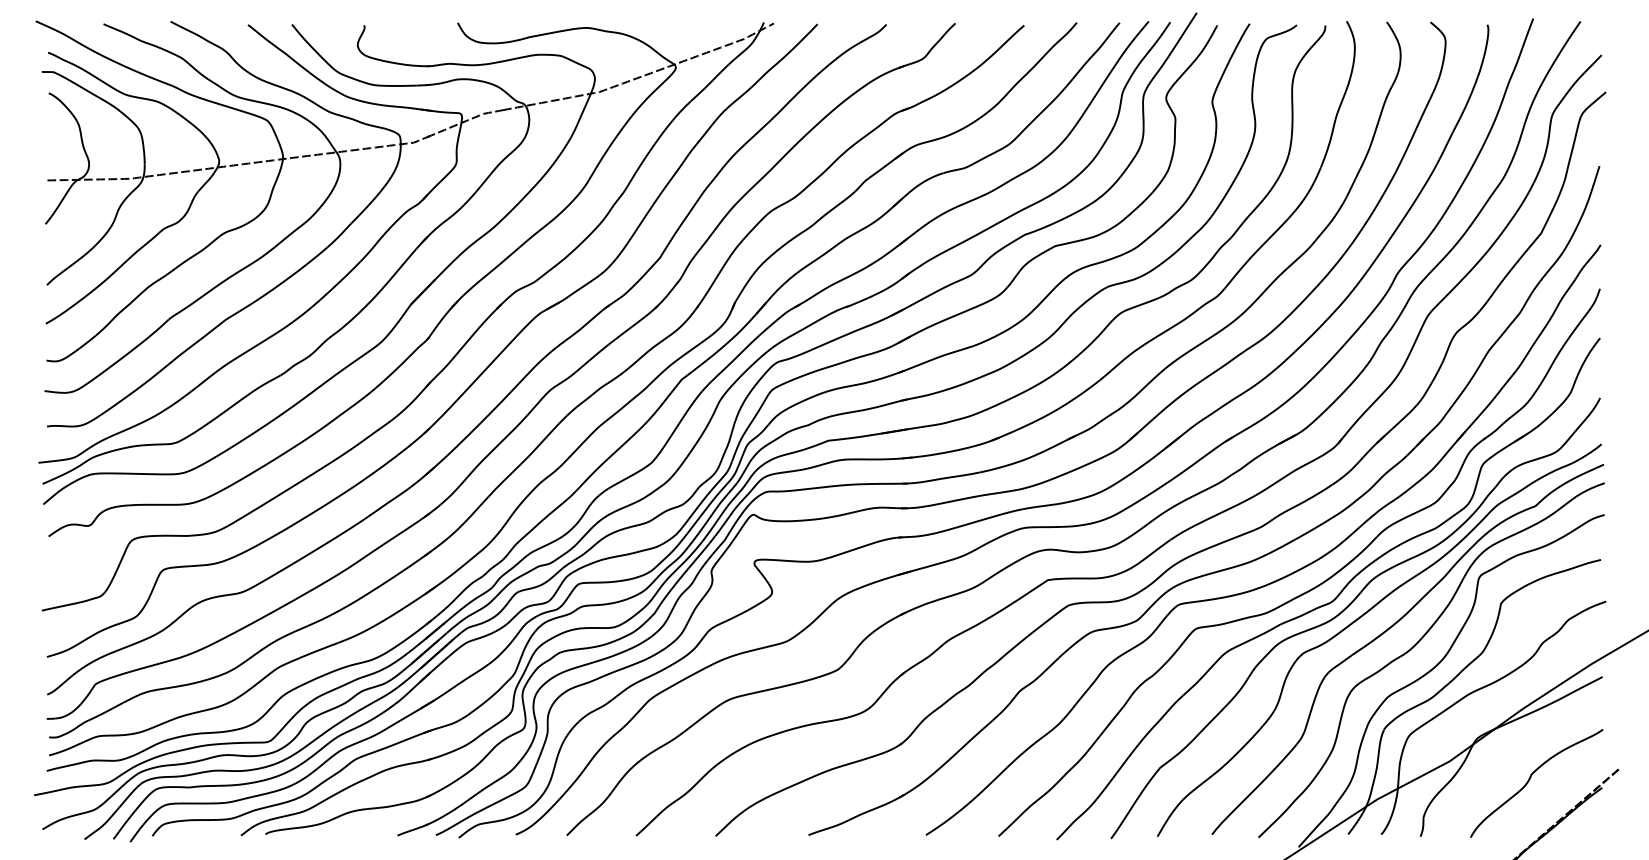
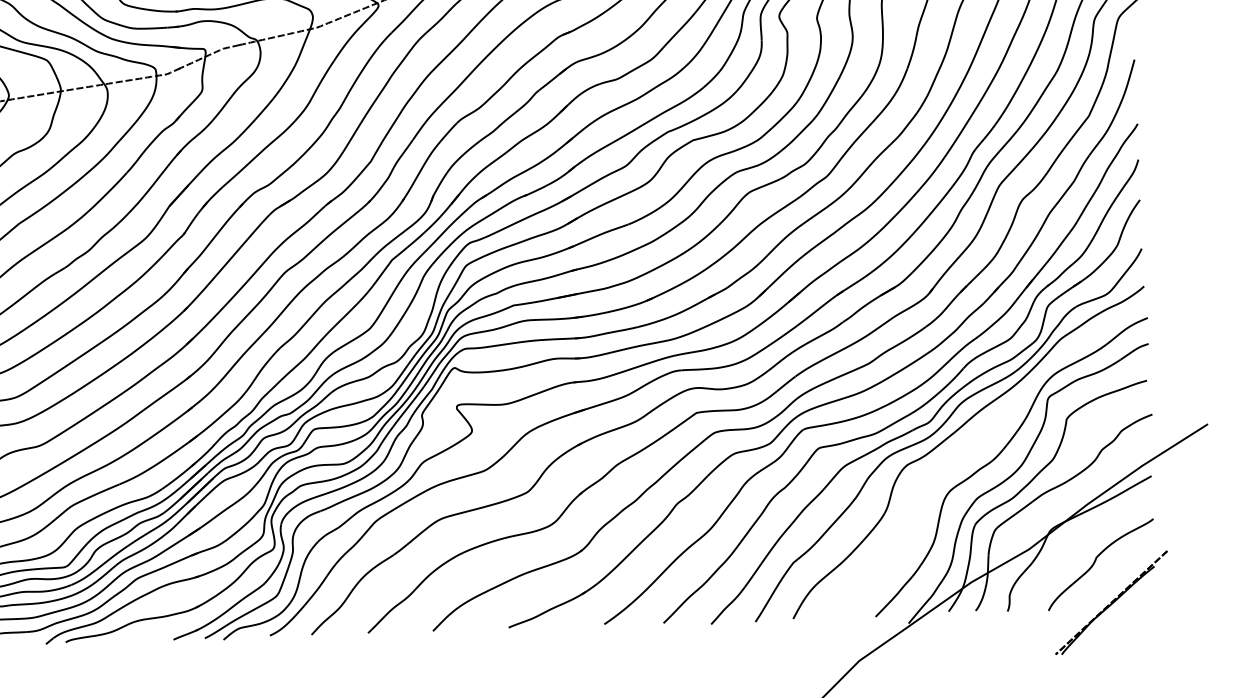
part: (1392, 627) -> (978, 441), removed

